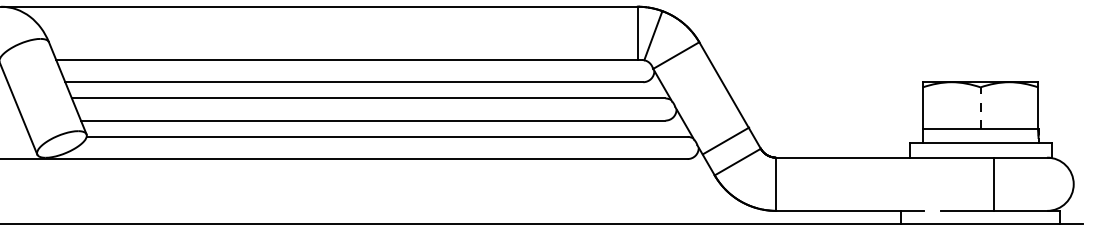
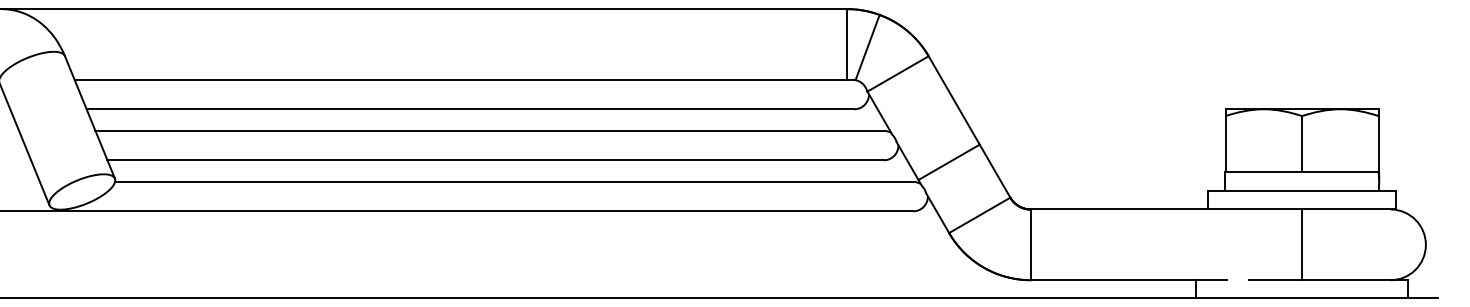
line: (980, 107) -> (1302, 143), dashed -> solid
line: (725, 141) -> (948, 162), moved
line: (994, 184) -> (1302, 244), moved

